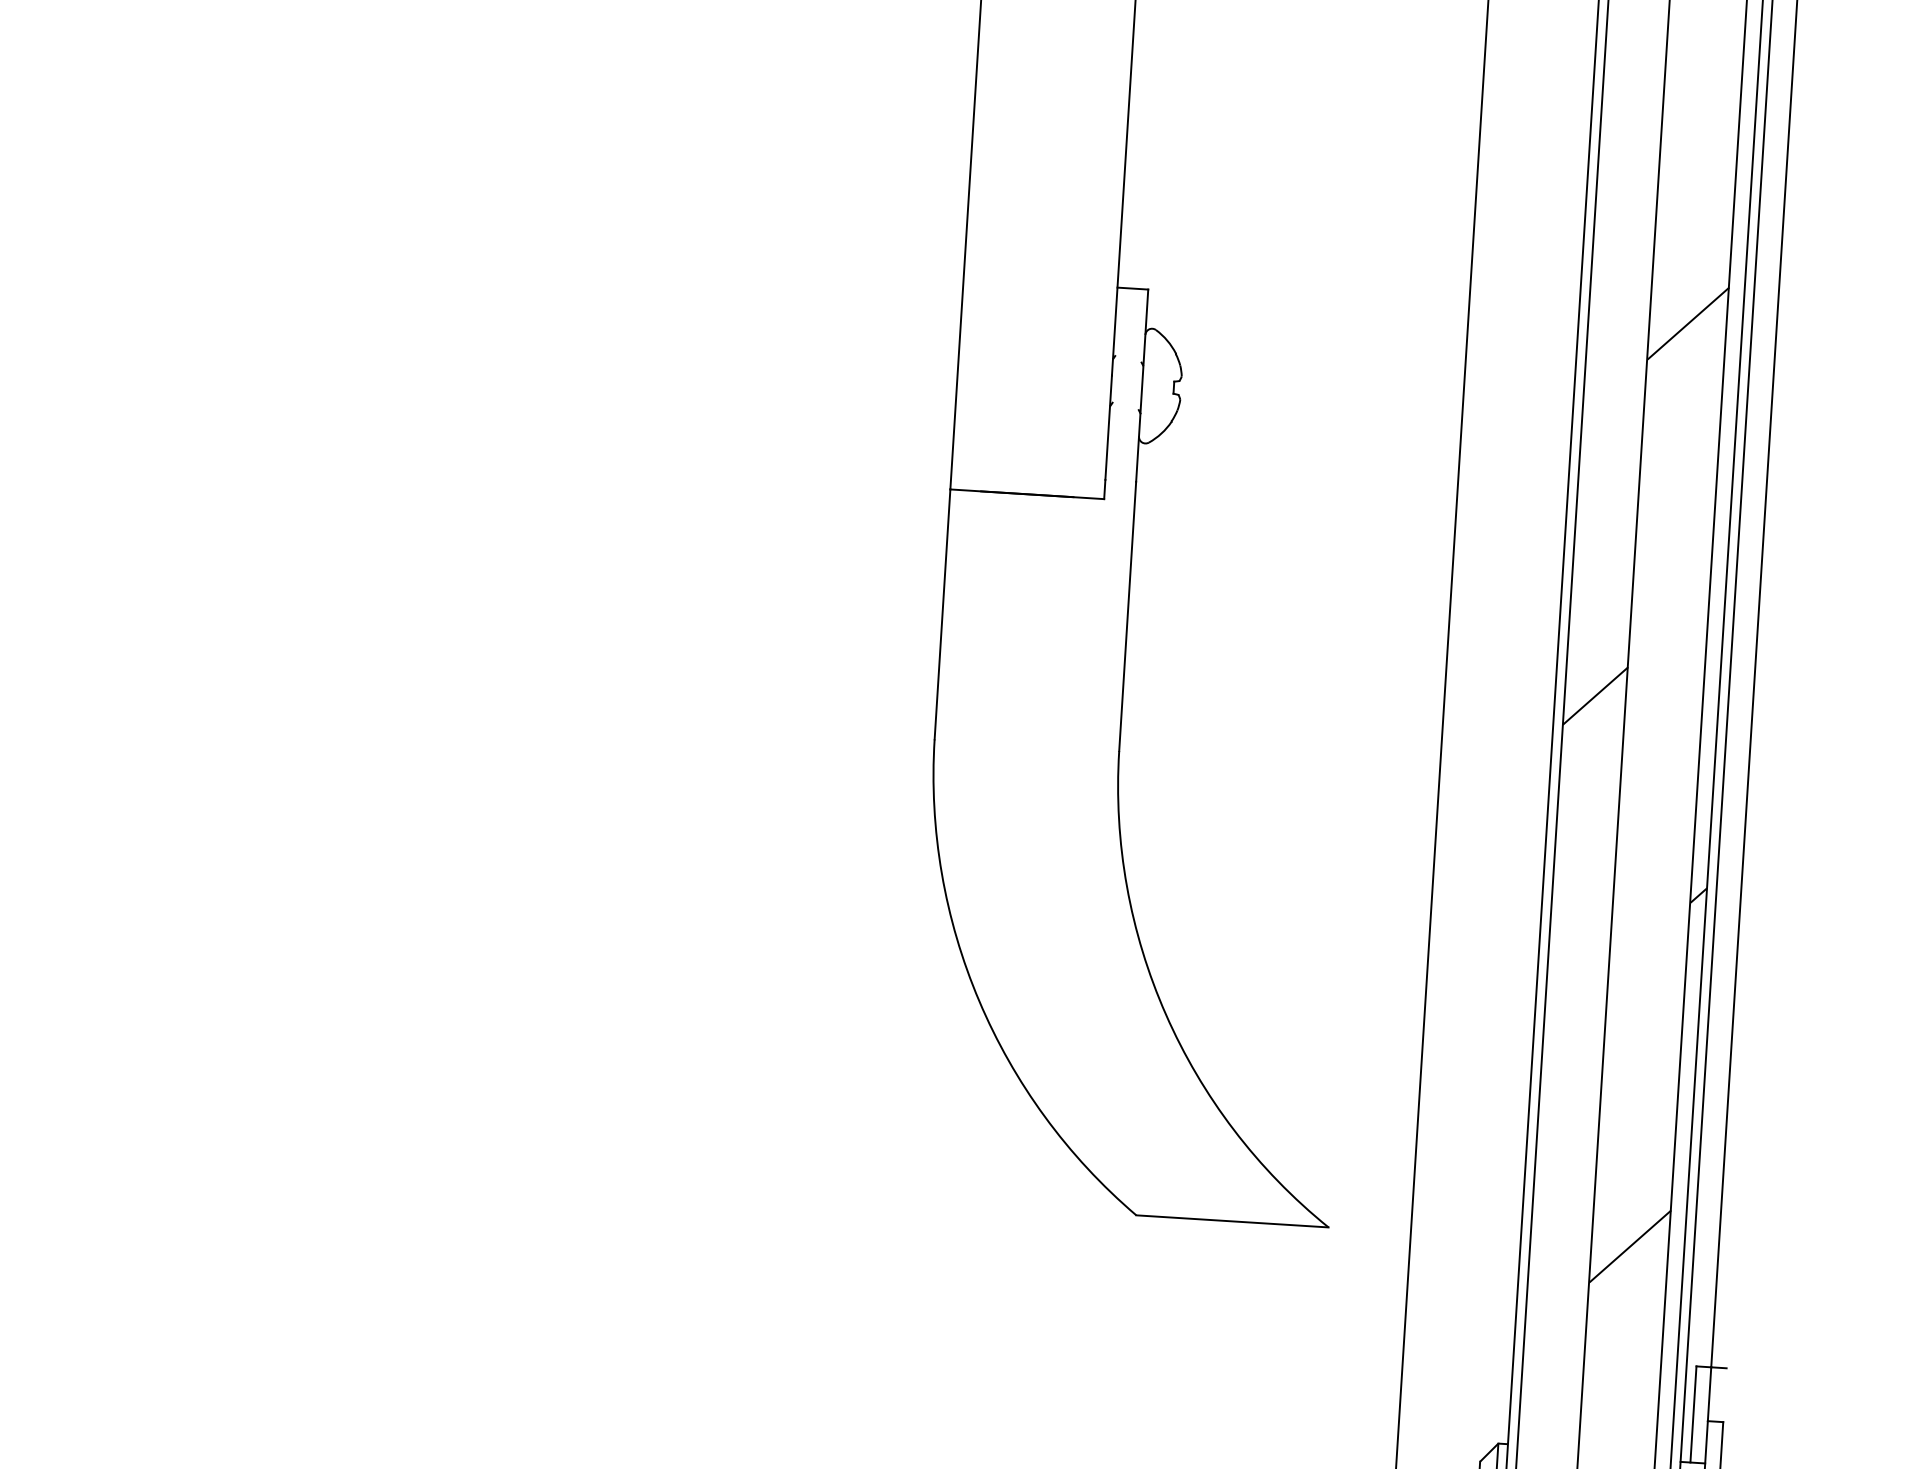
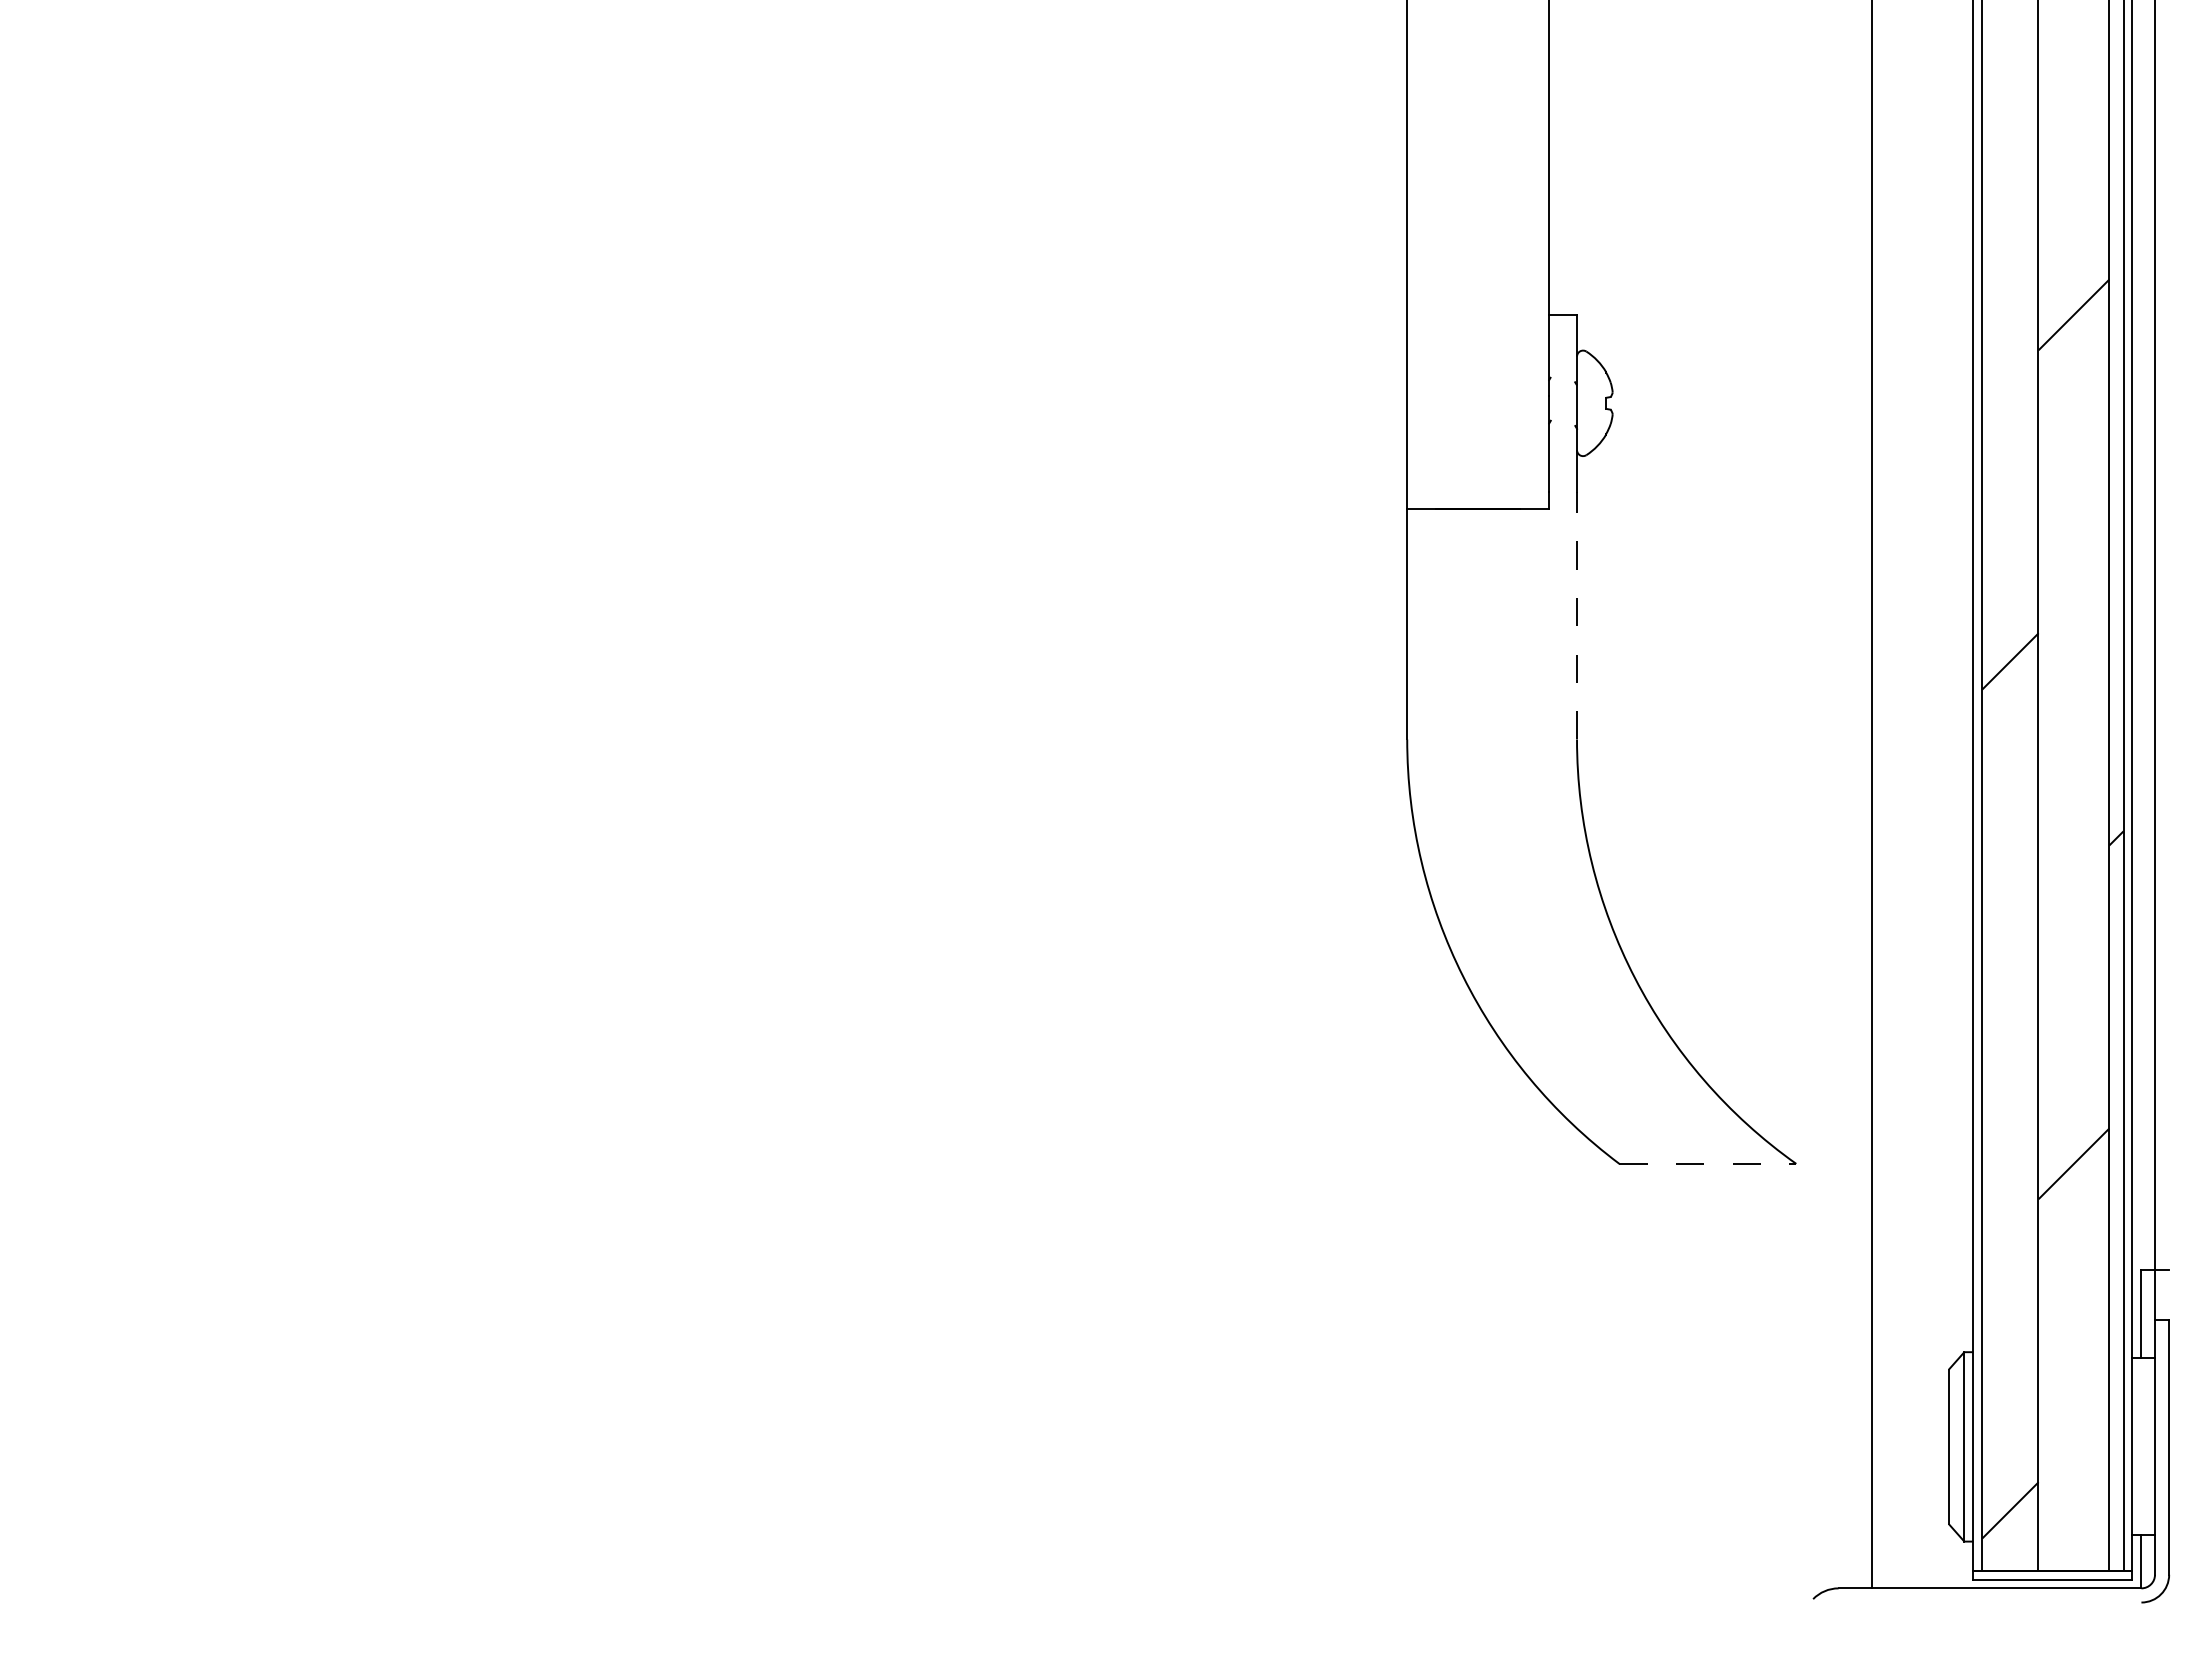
line: (1128, 616) -> (1577, 615), solid -> dashed
line: (1233, 1220) -> (1708, 1163), solid -> dashed

